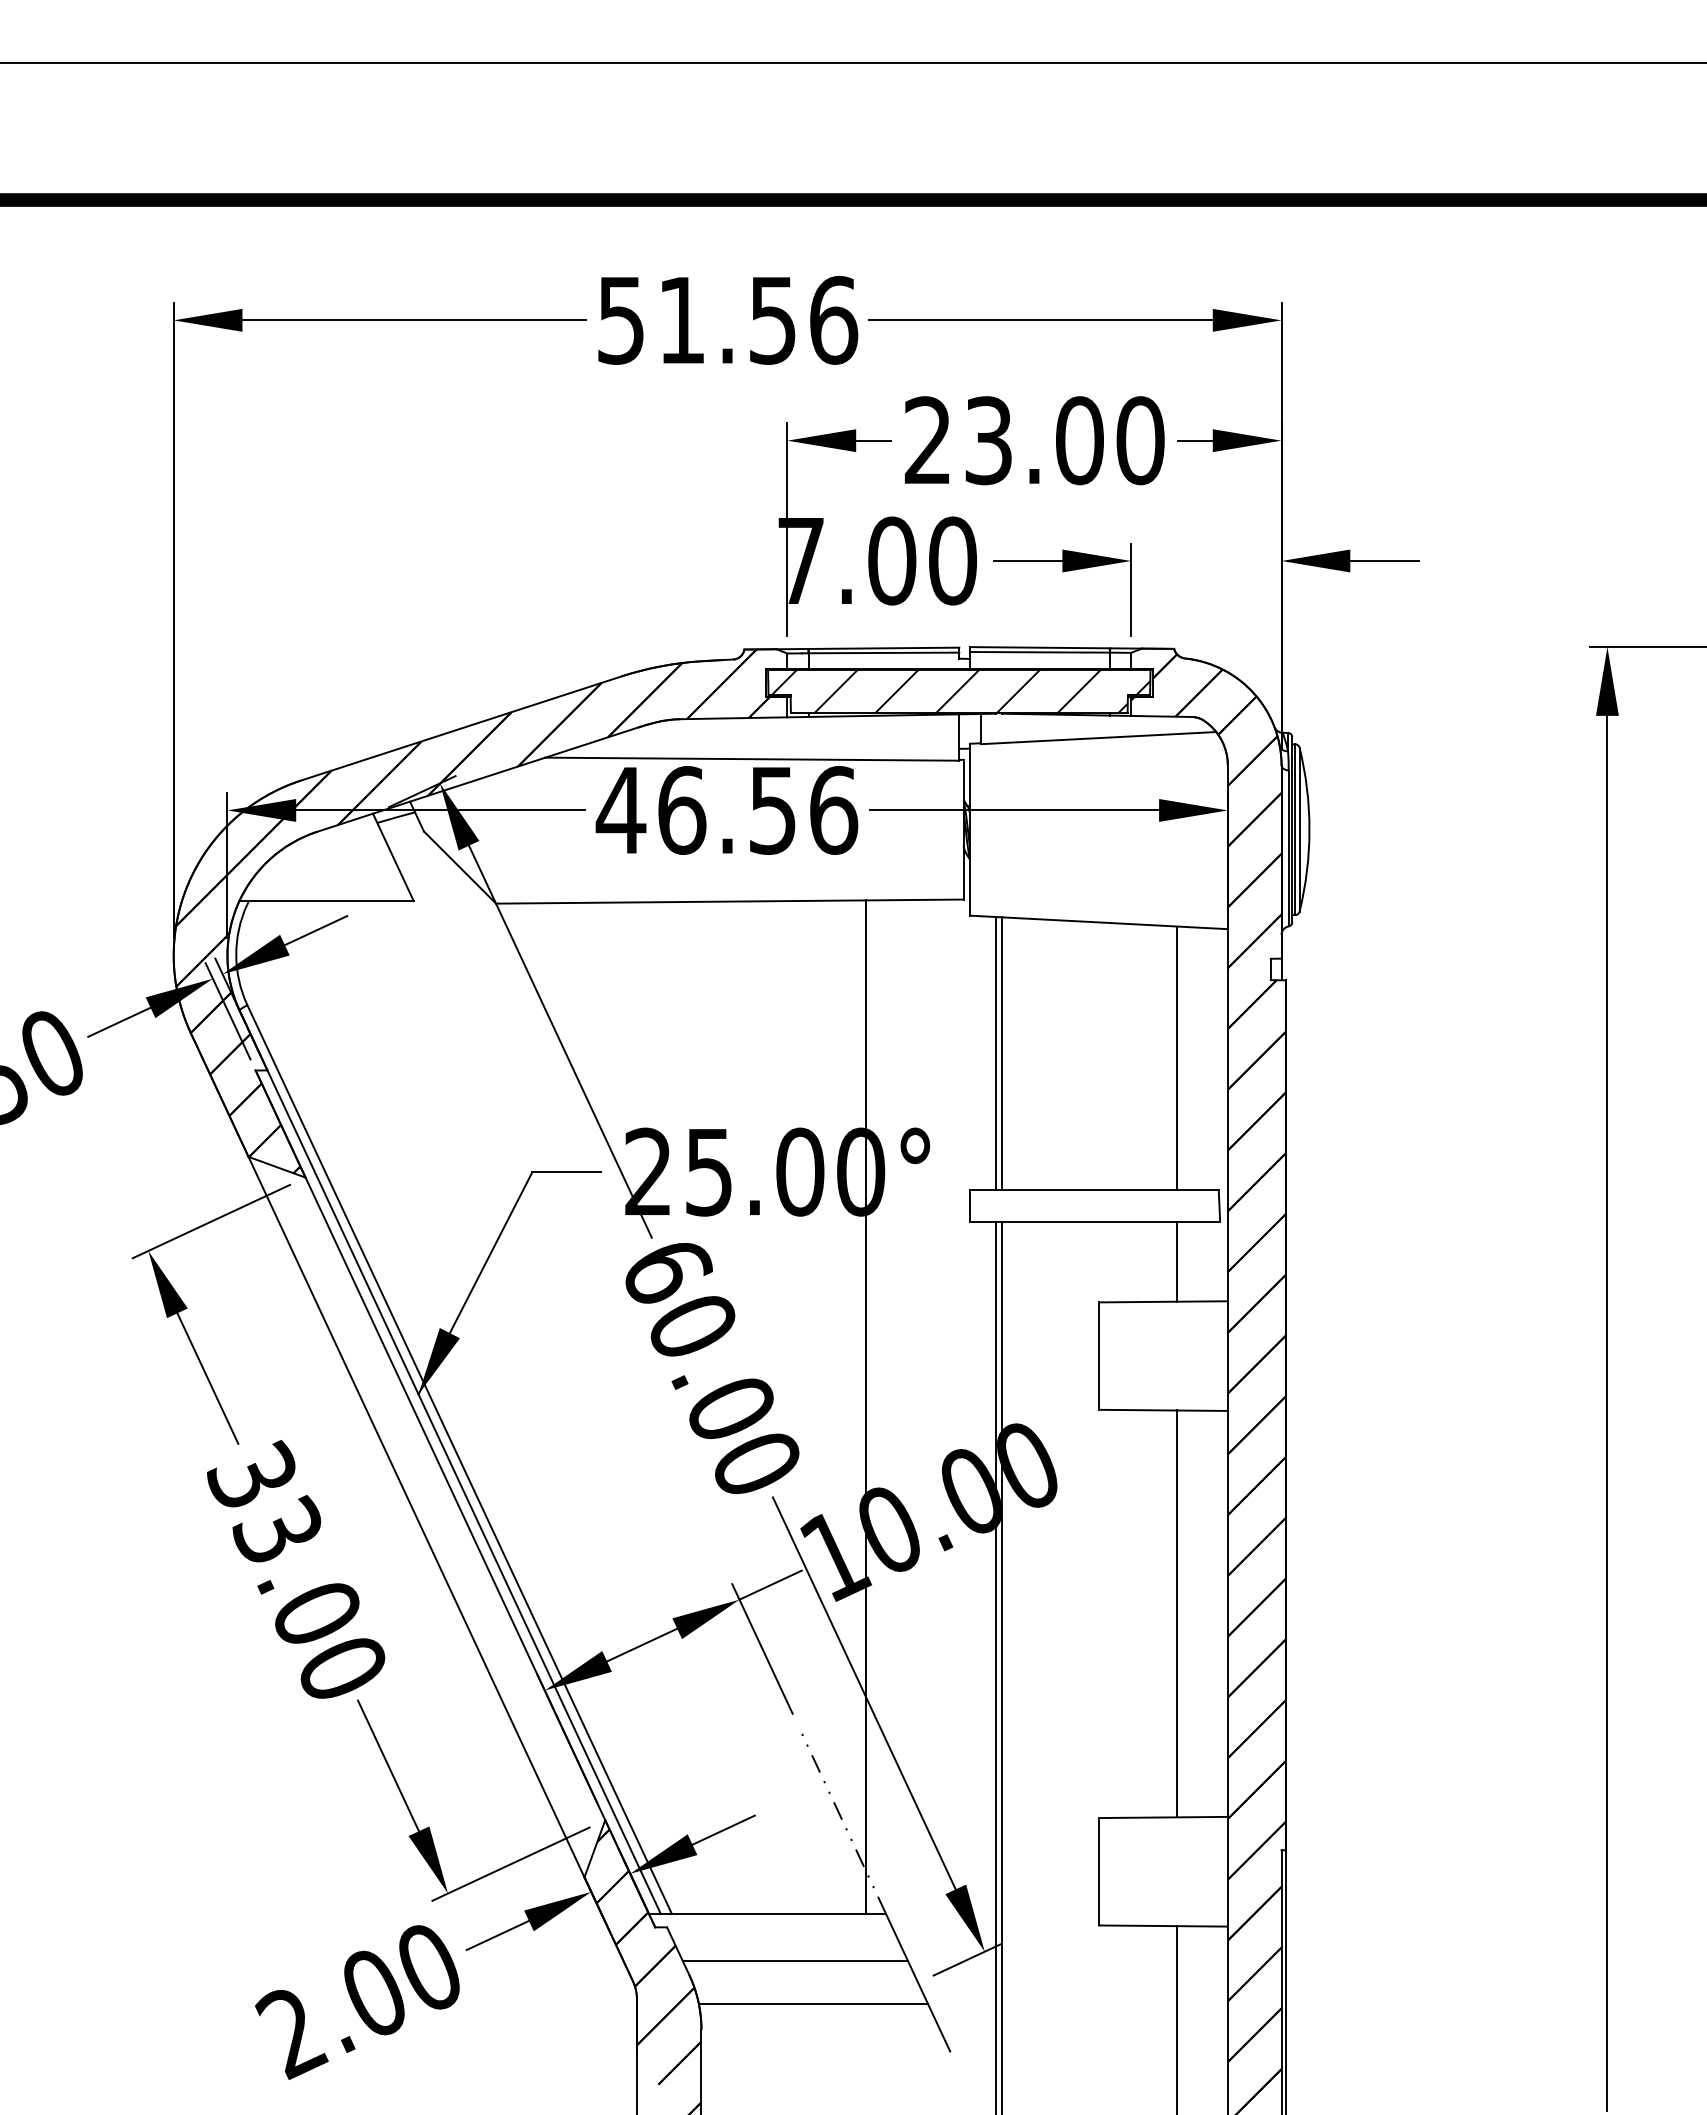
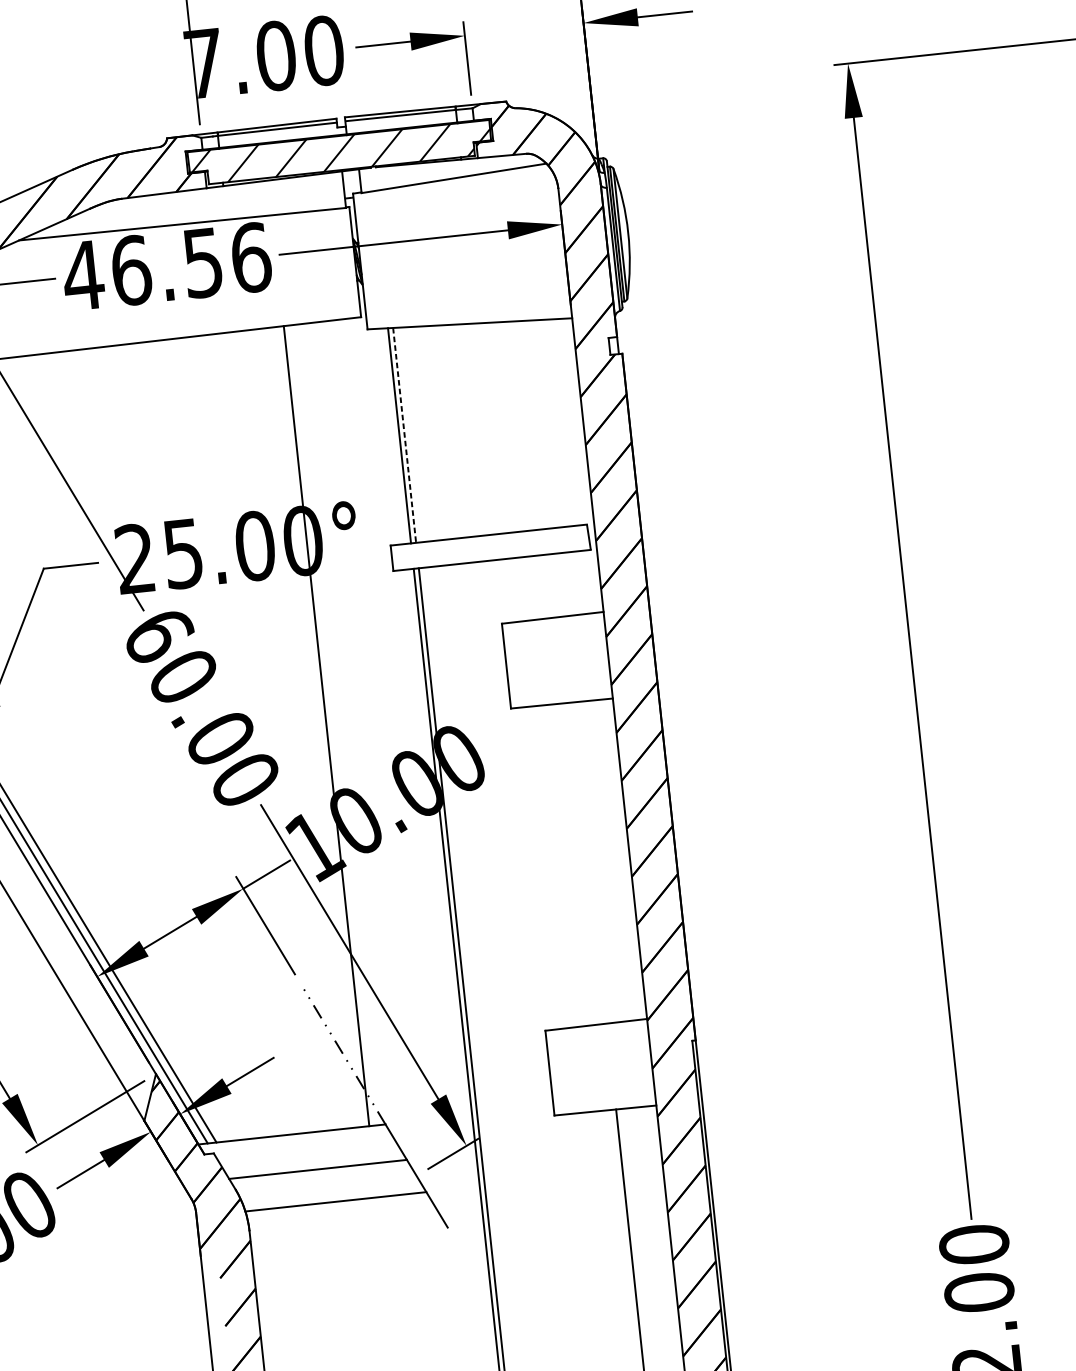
line: (1002, 1053) -> (404, 435), solid -> dashed
line: (1176, 1057) -> (542, 423), removed
line: (1176, 1261) -> (559, 584), removed
line: (1176, 1613) -> (589, 862), removed

